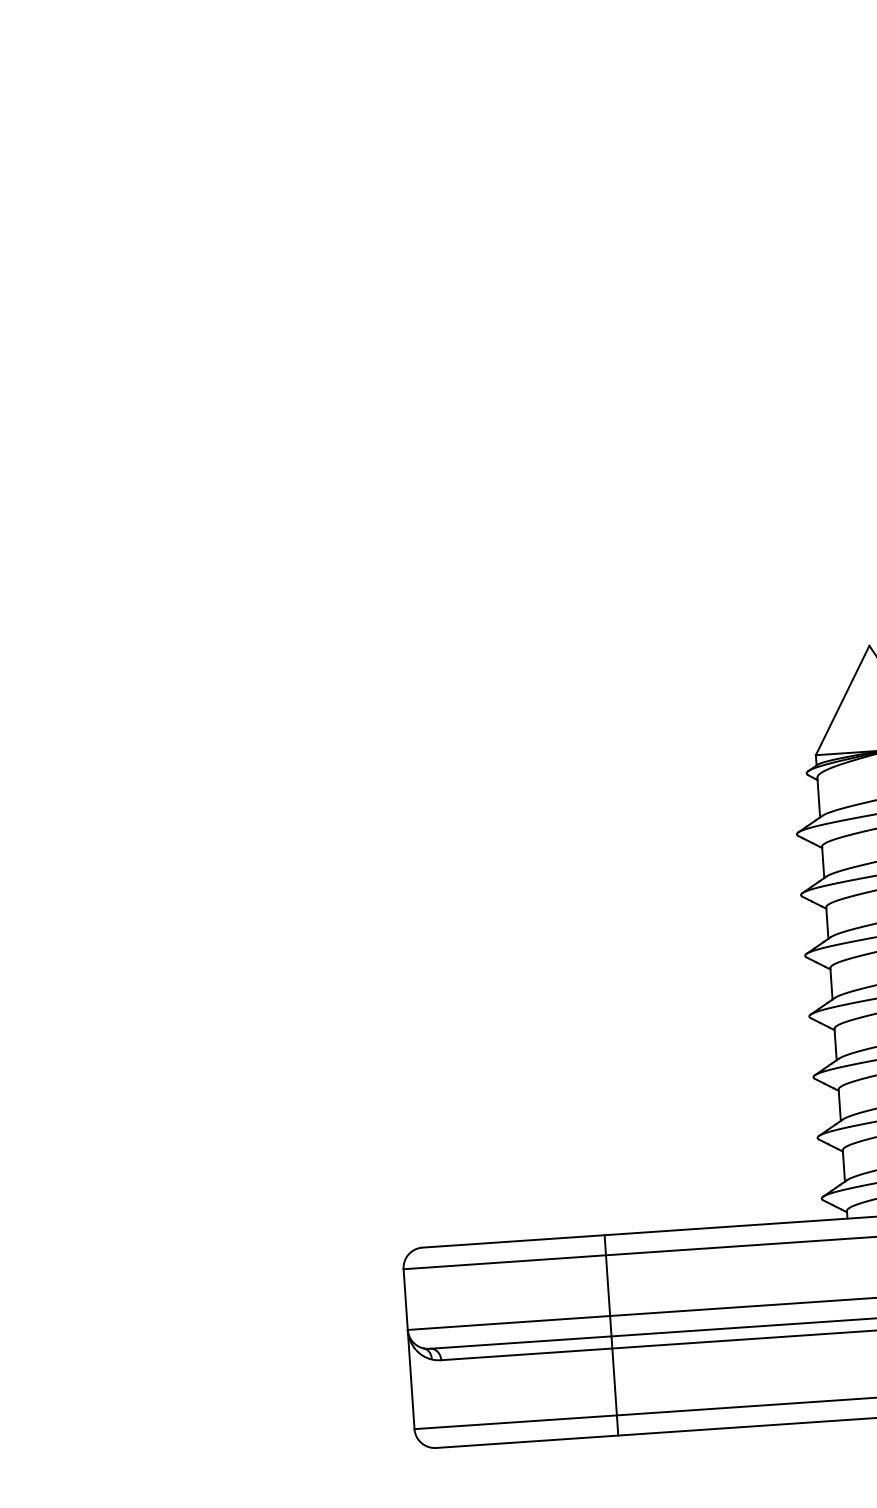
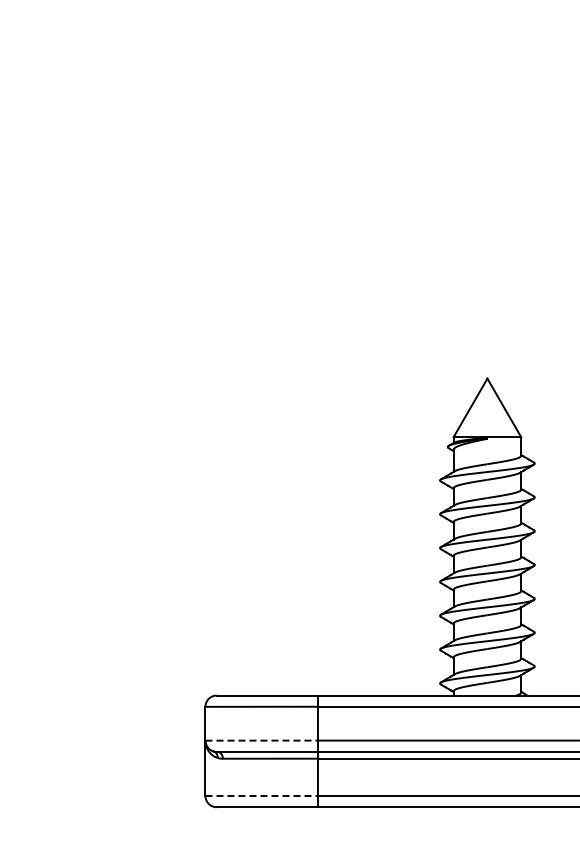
line: (510, 1322) -> (262, 740), solid -> dashed
line: (516, 1421) -> (262, 795), solid -> dashed

